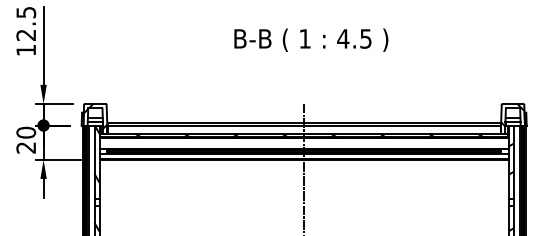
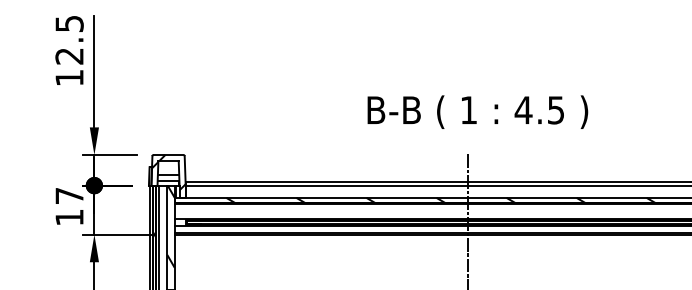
text: (311, 39) -> (478, 111), moved
text: (26, 139) -> (69, 205), 20 -> 17

